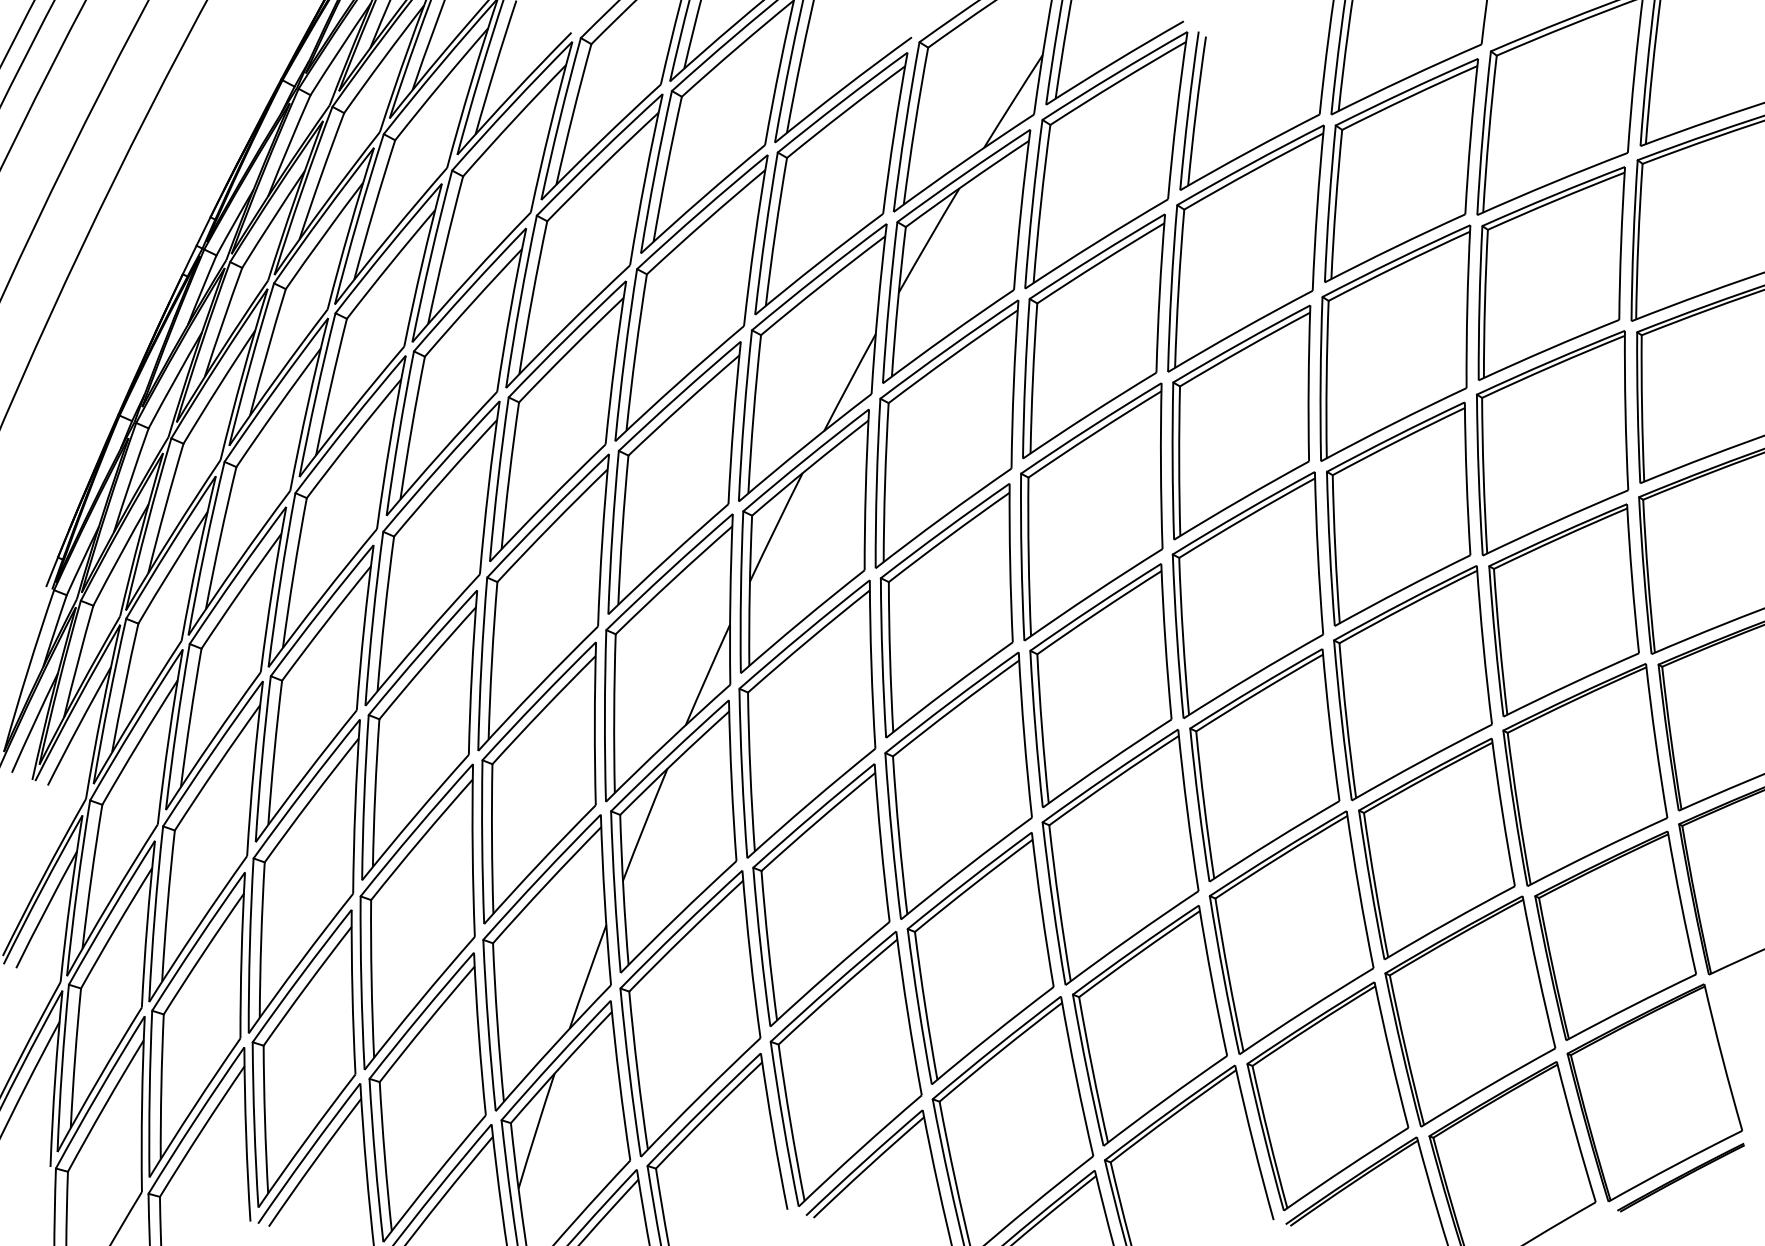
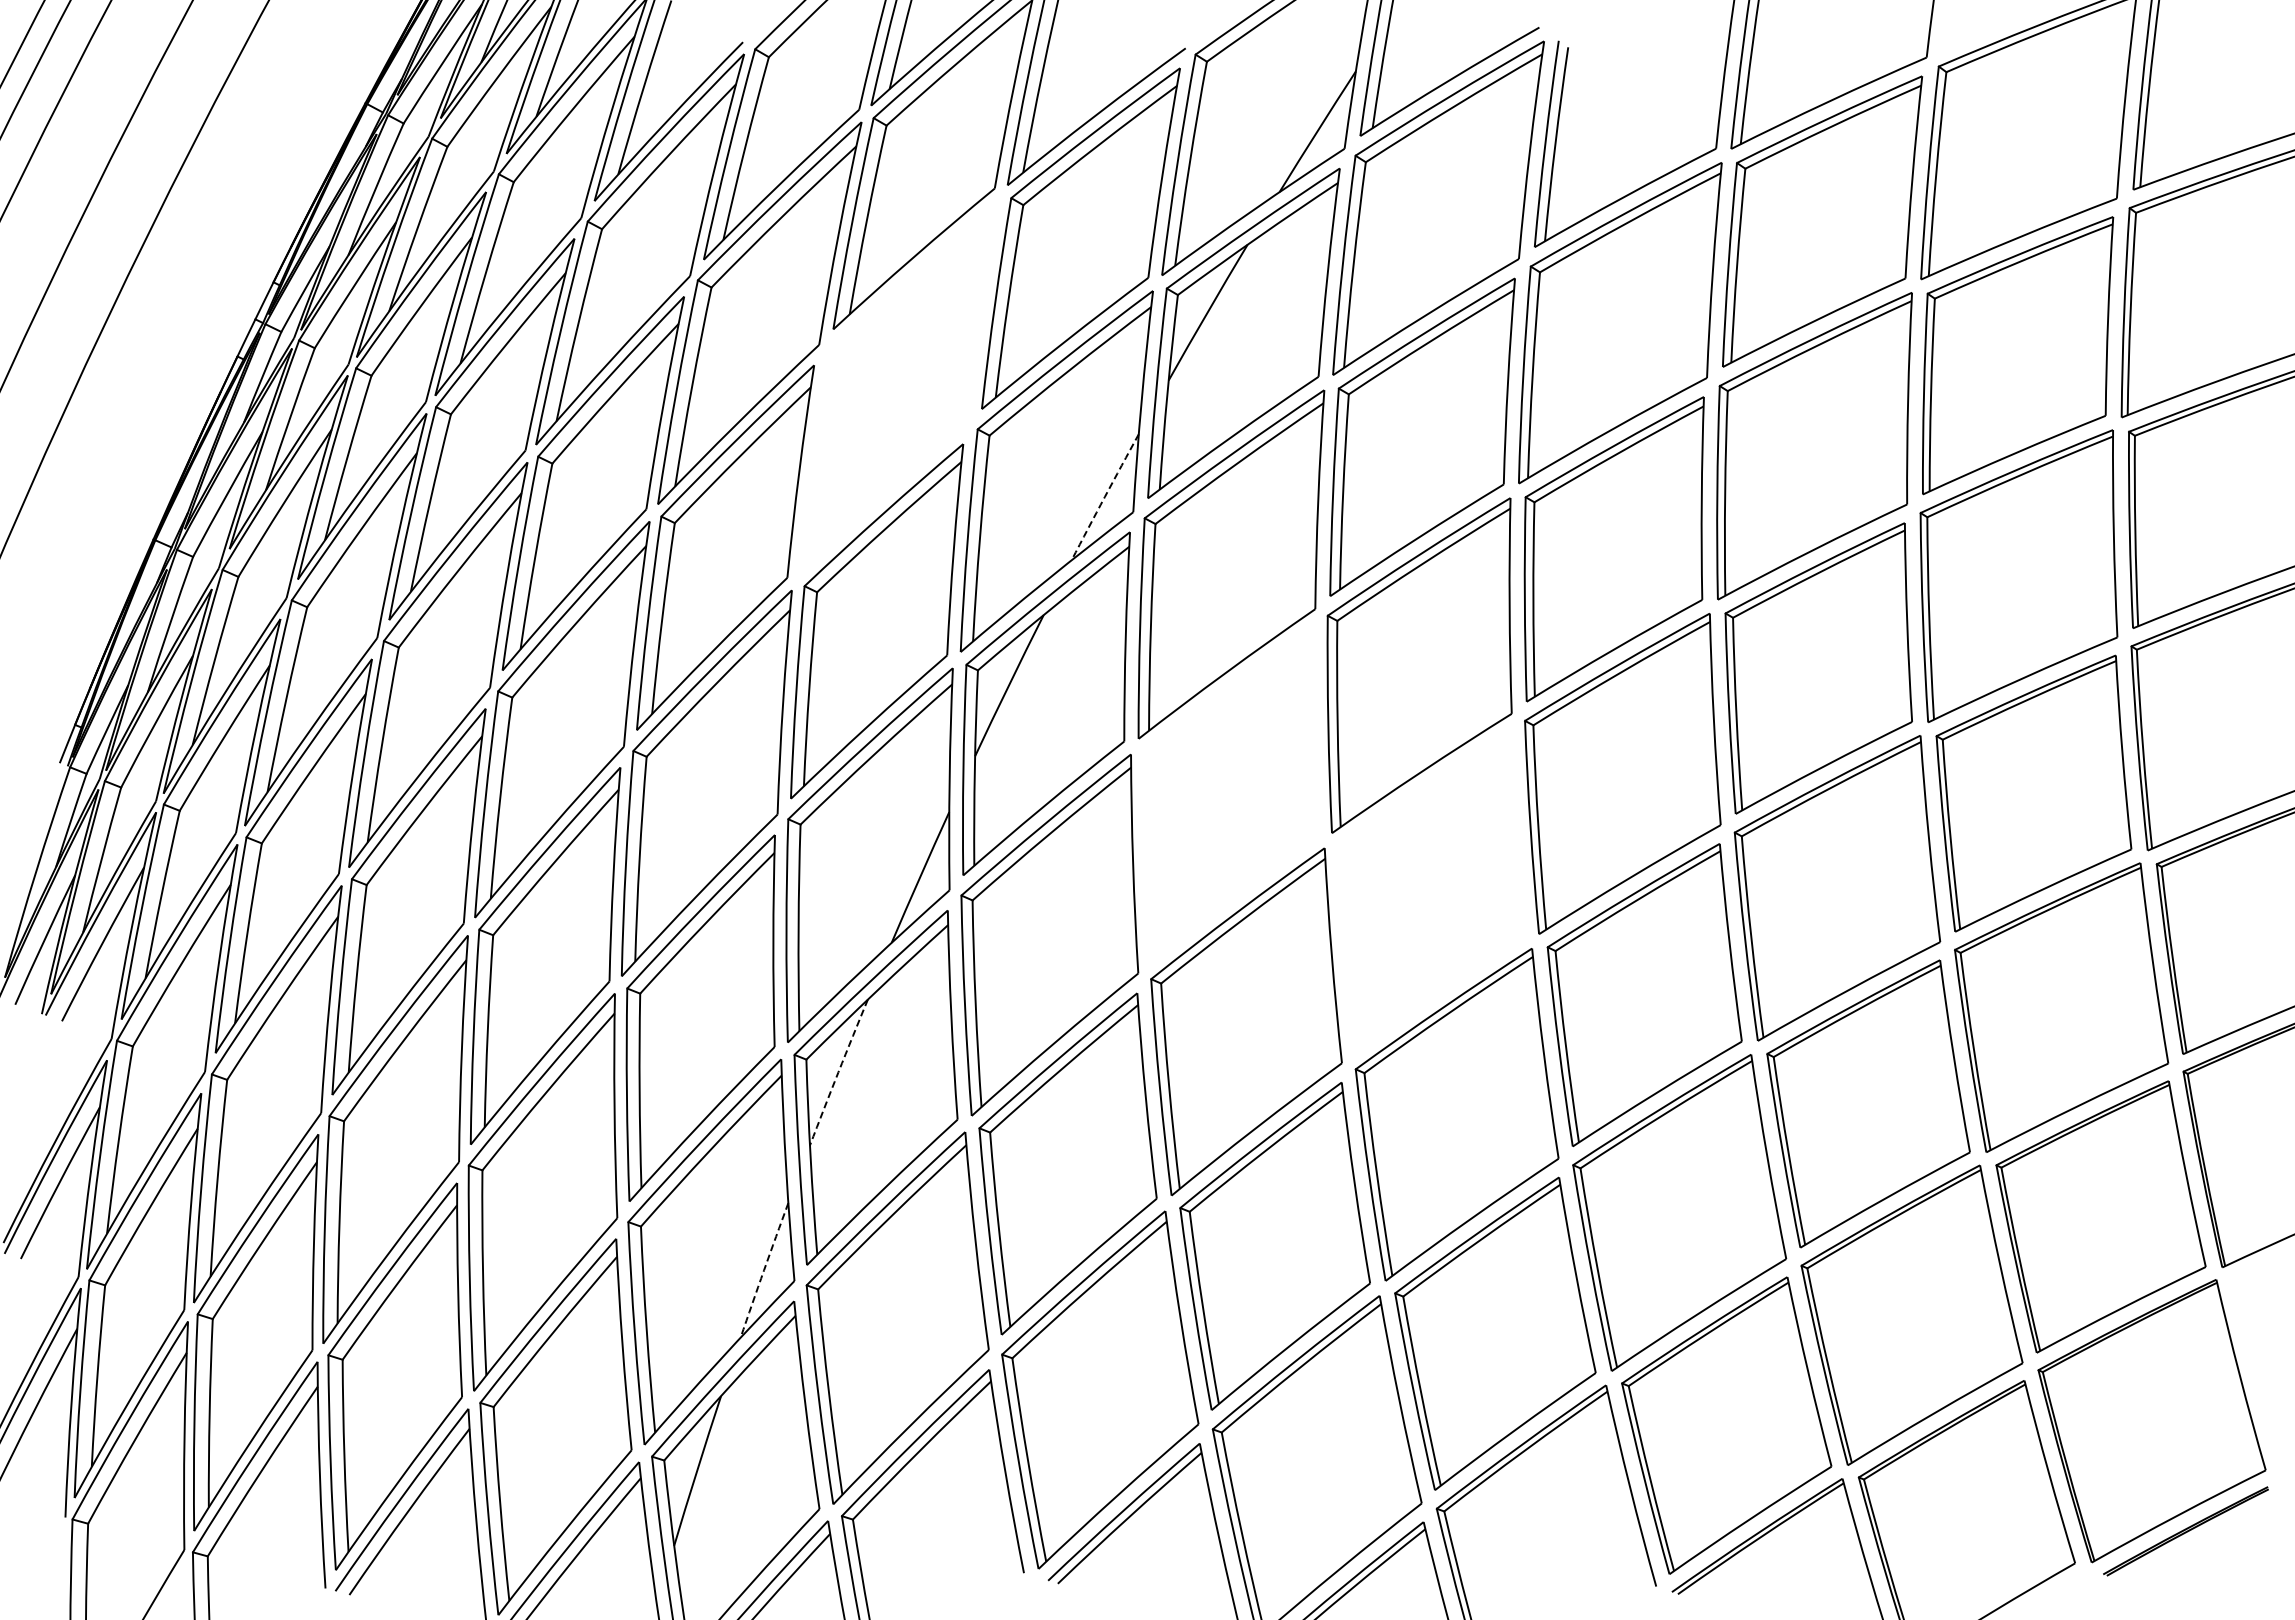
part: (691, 298) -> (899, 387), removed
arc: (849, 382) -> (1104, 497), solid -> dashed
part: (946, 610) -> (1230, 793), removed
part: (1100, 685) -> (1431, 891), removed
arc: (644, 824) -> (838, 1072), solid -> dashed
arc: (588, 977) -> (764, 1270), solid -> dashed

